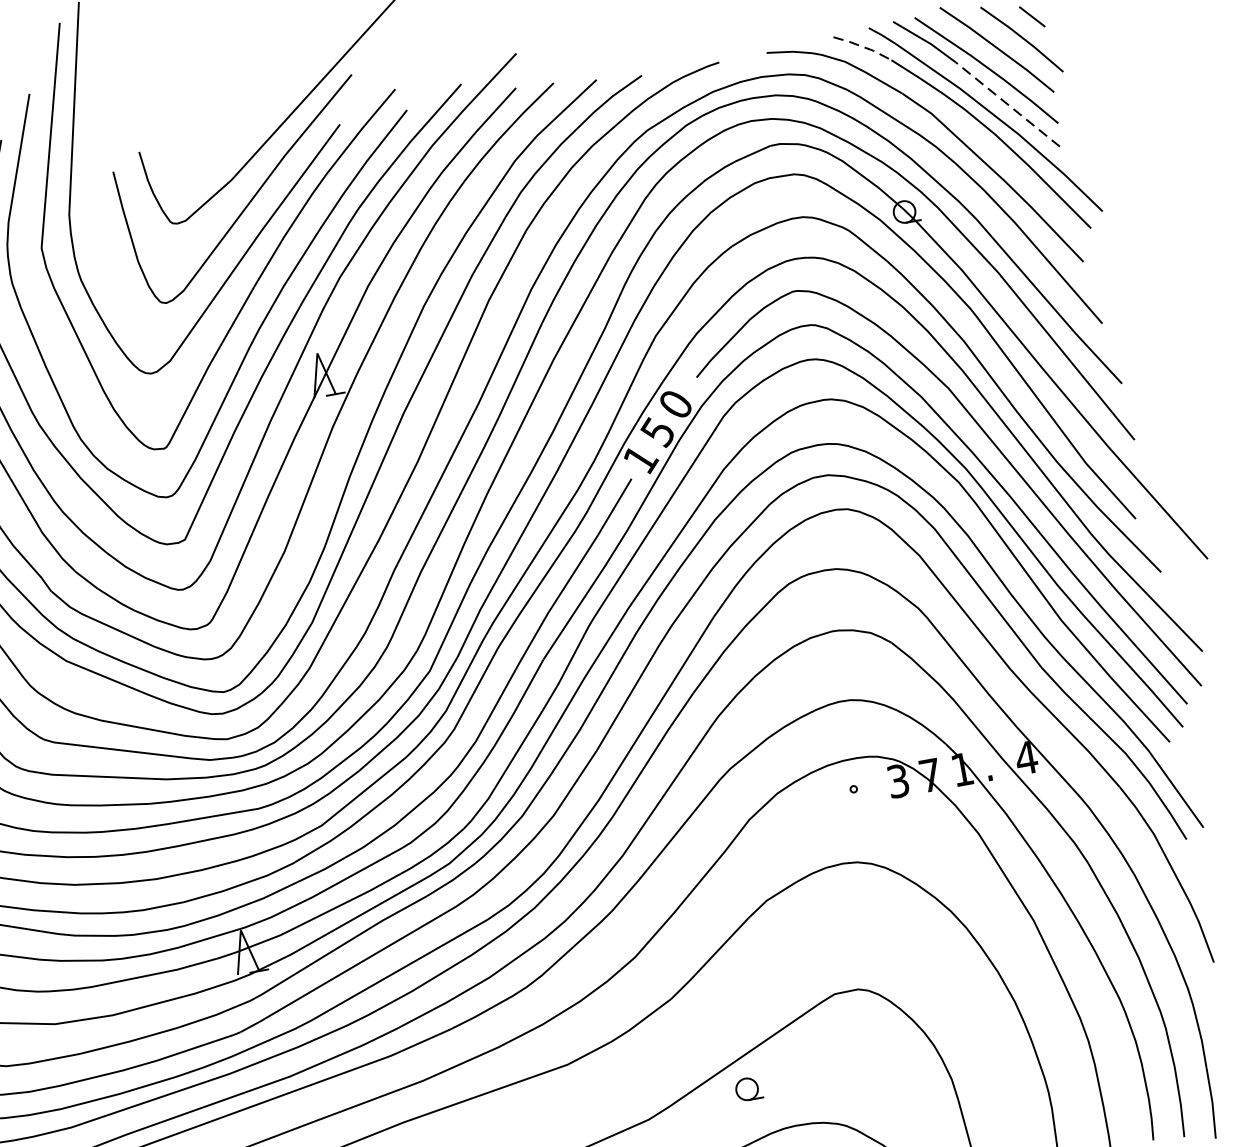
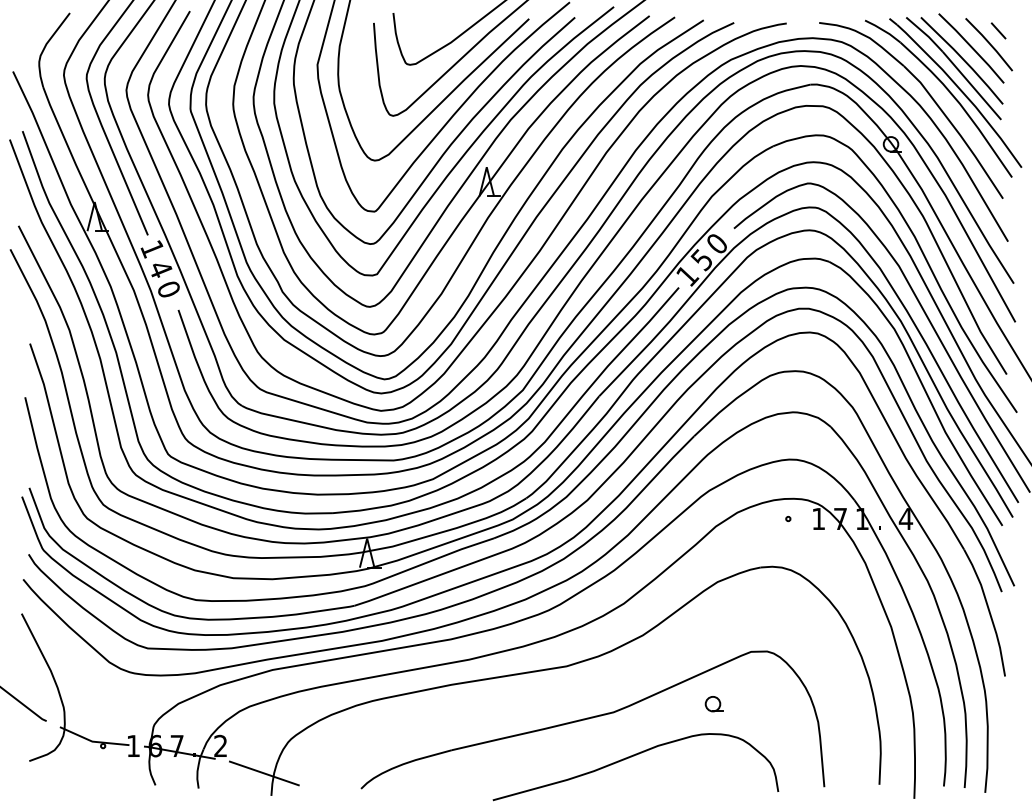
line: (863, 46) -> (883, 30), dashed -> solid
line: (1008, 103) -> (972, 85), dashed -> solid
text: (897, 780) -> (818, 518), 3 -> 1
part: (747, 1089) -> (713, 704), moved

